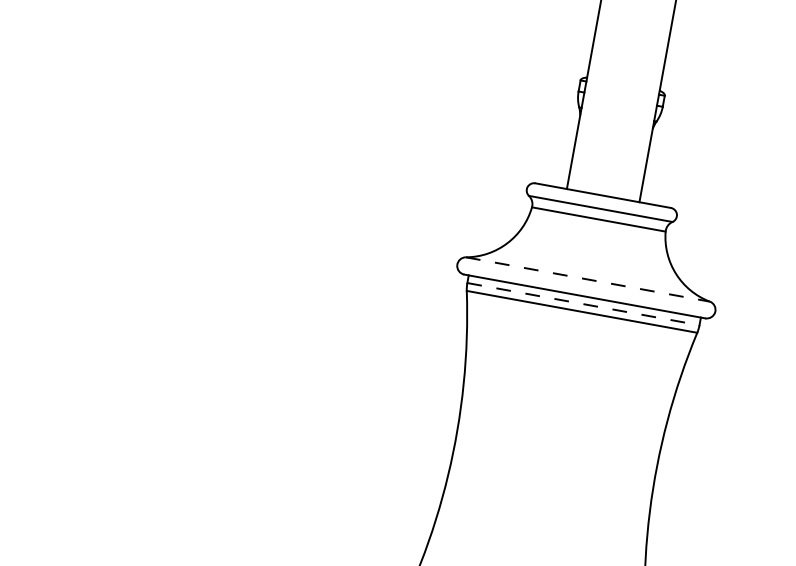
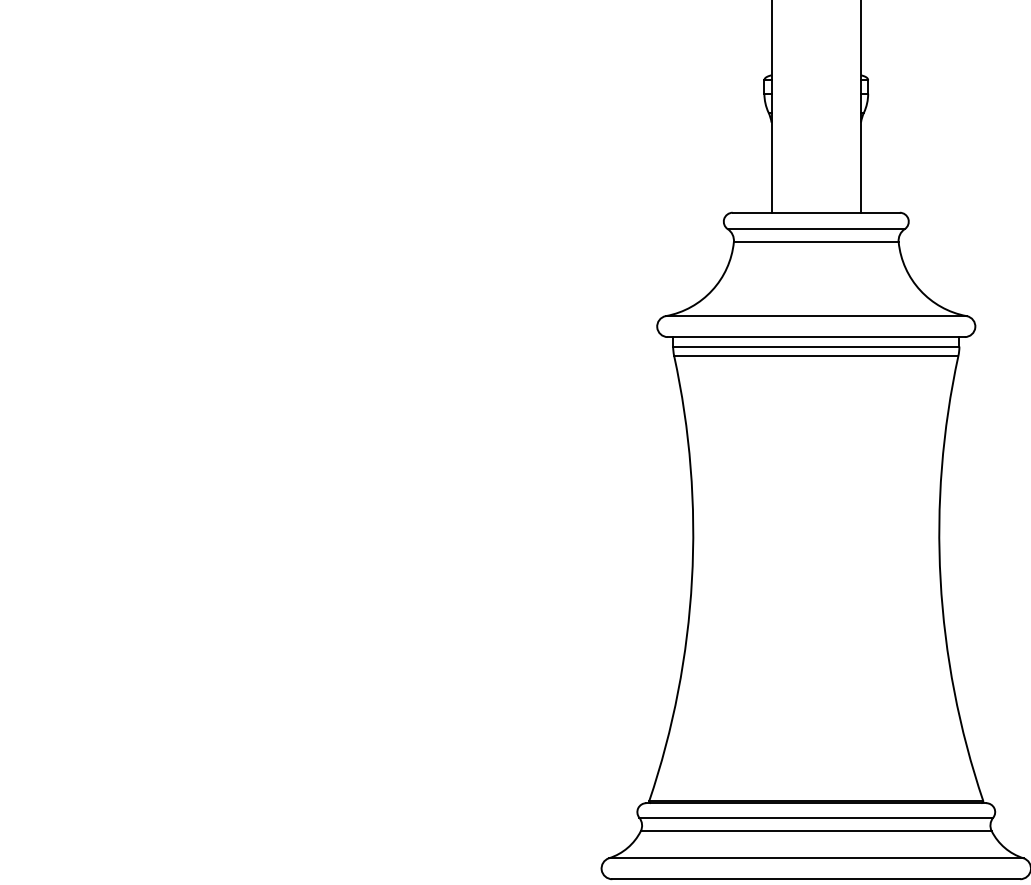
line: (588, 279) -> (816, 316), dashed -> solid
line: (583, 304) -> (816, 346), dashed -> solid

